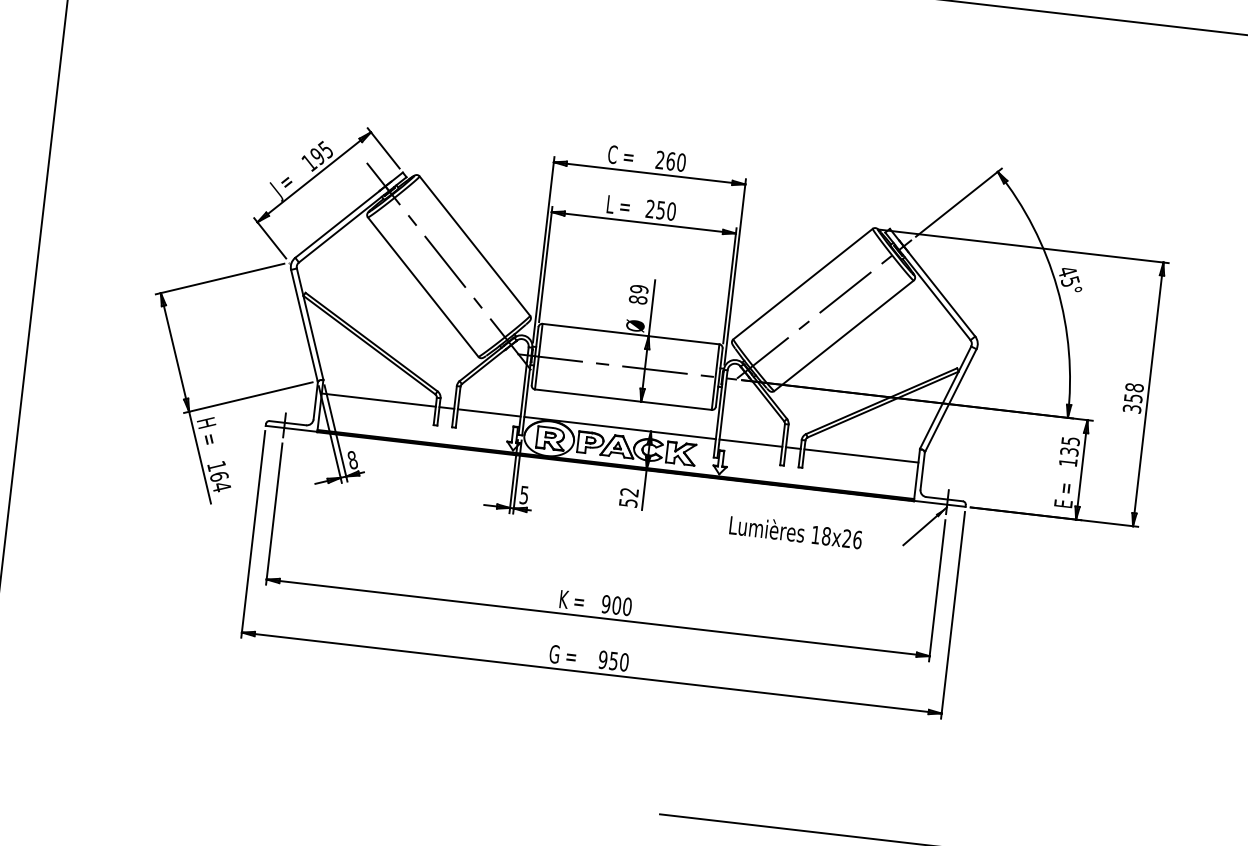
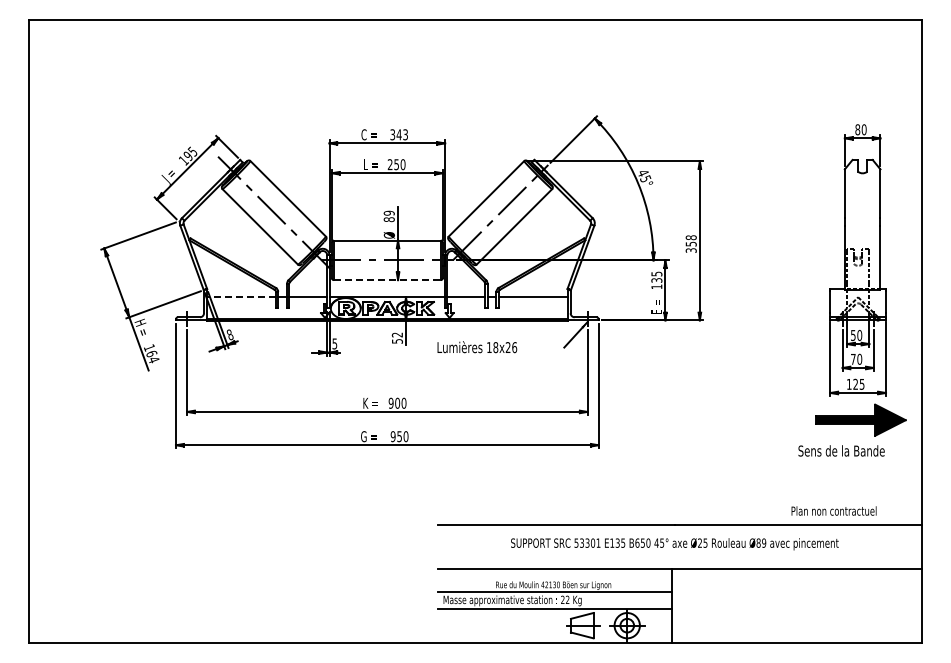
text: (671, 160) -> (399, 134), 260 -> 343
line: (378, 400) -> (241, 297), solid -> dashed
line: (623, 400) -> (387, 280), solid -> dashed
text: (796, 532) -> (477, 347), moved

